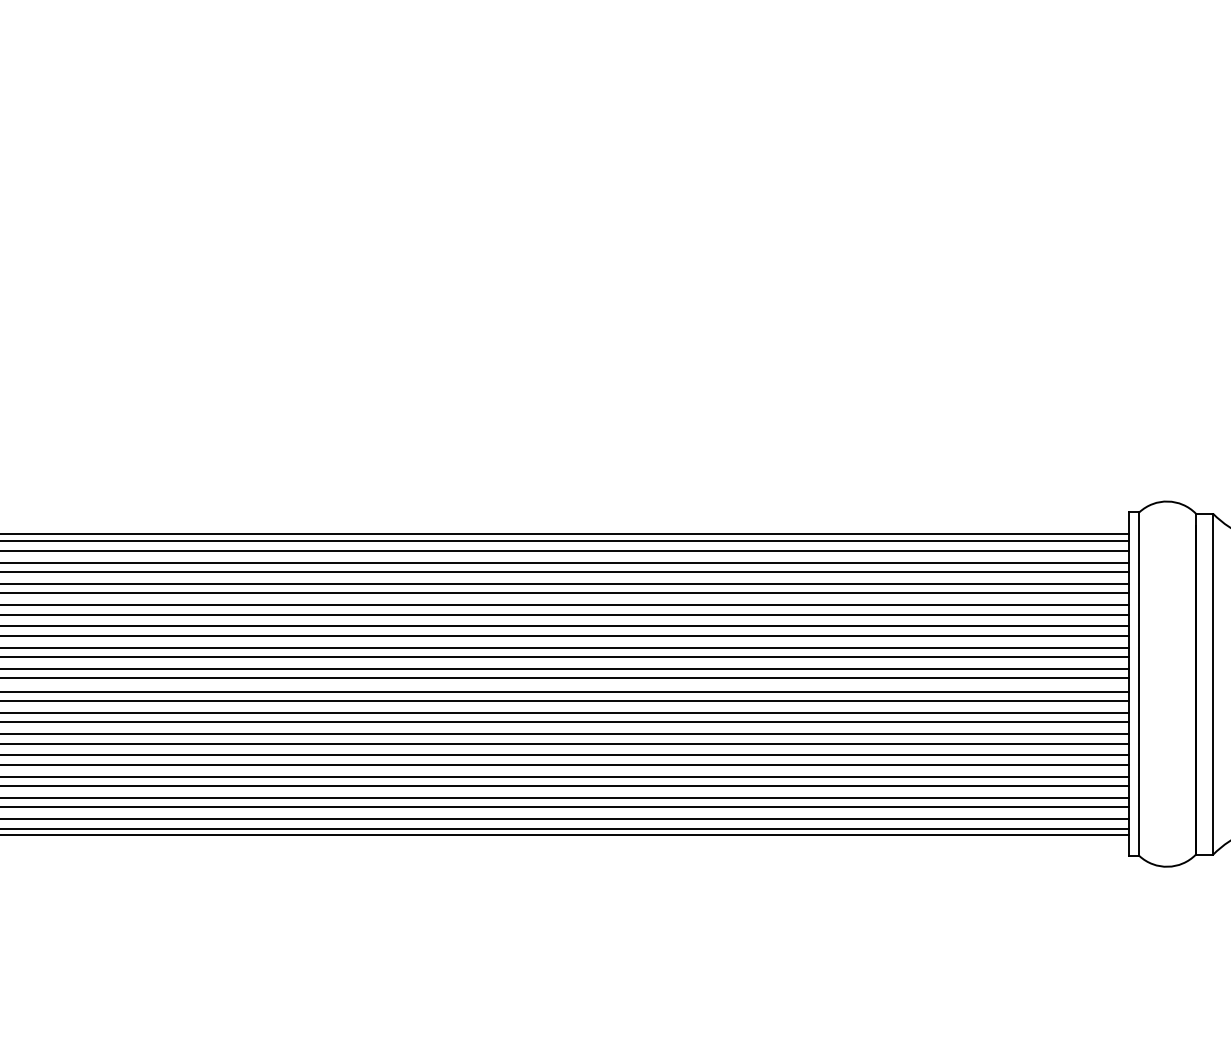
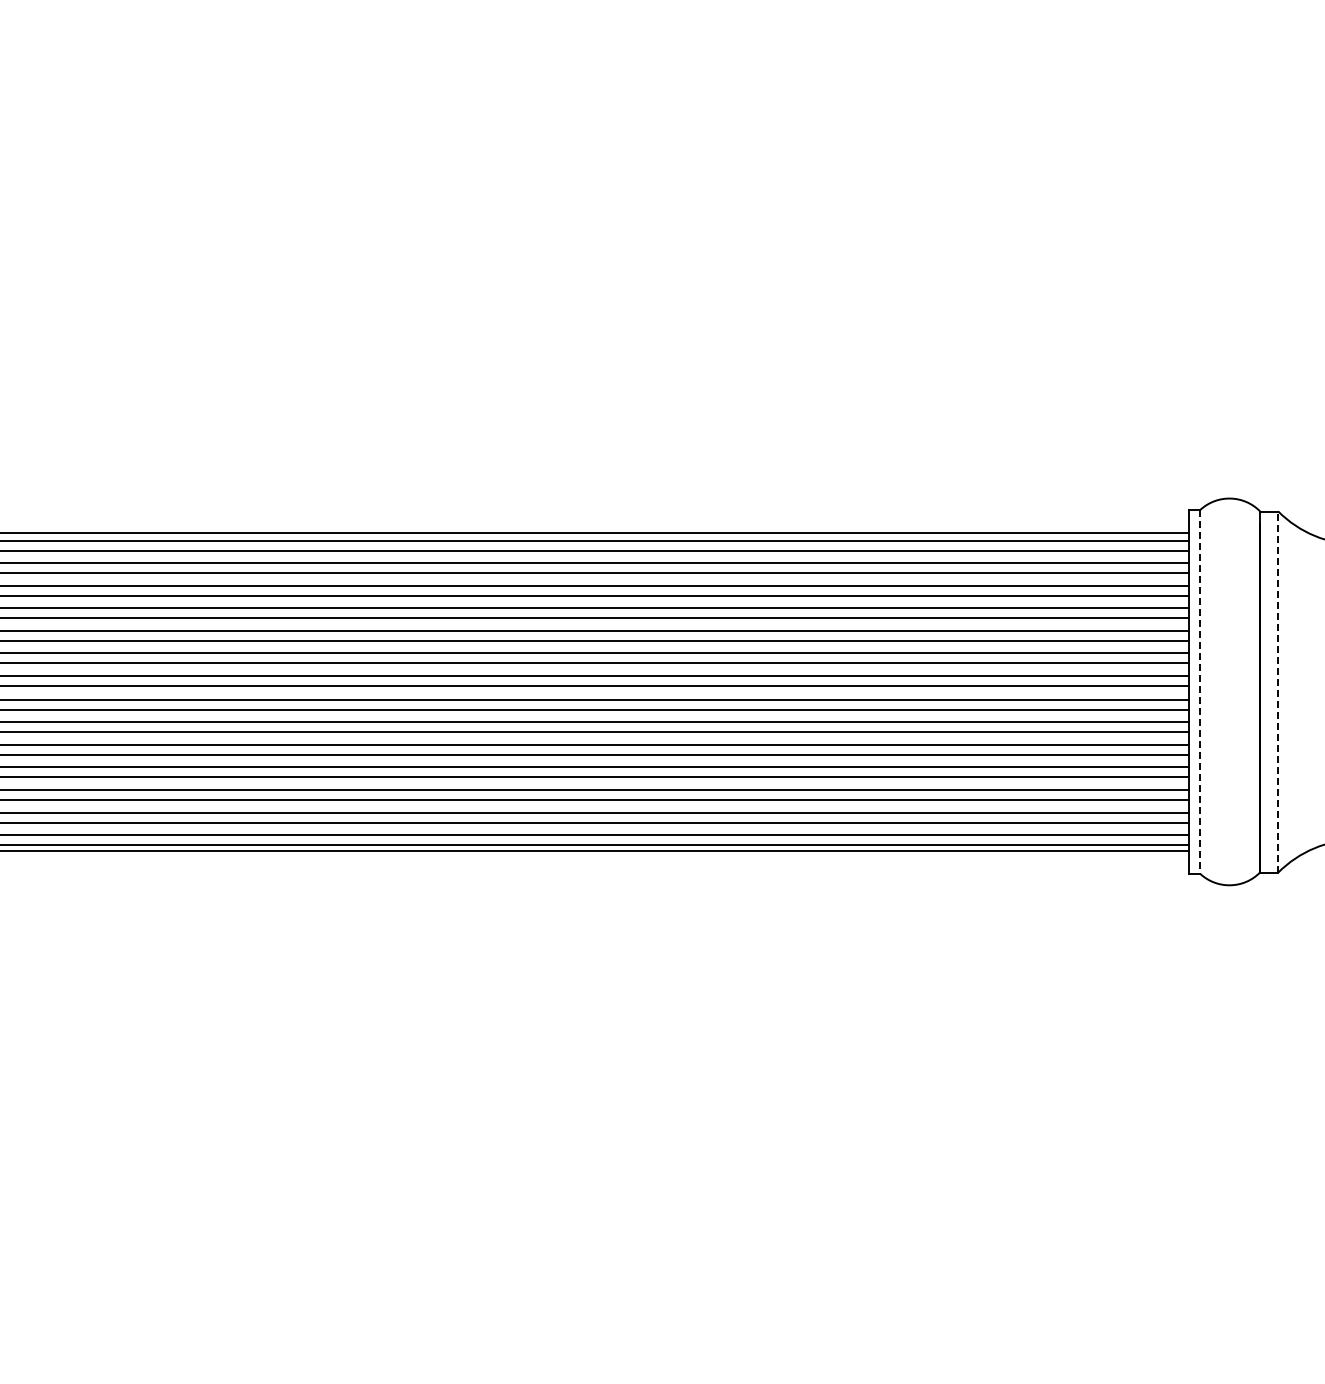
line: (1139, 684) -> (1200, 692), solid -> dashed
line: (1213, 684) -> (1278, 692), solid -> dashed

